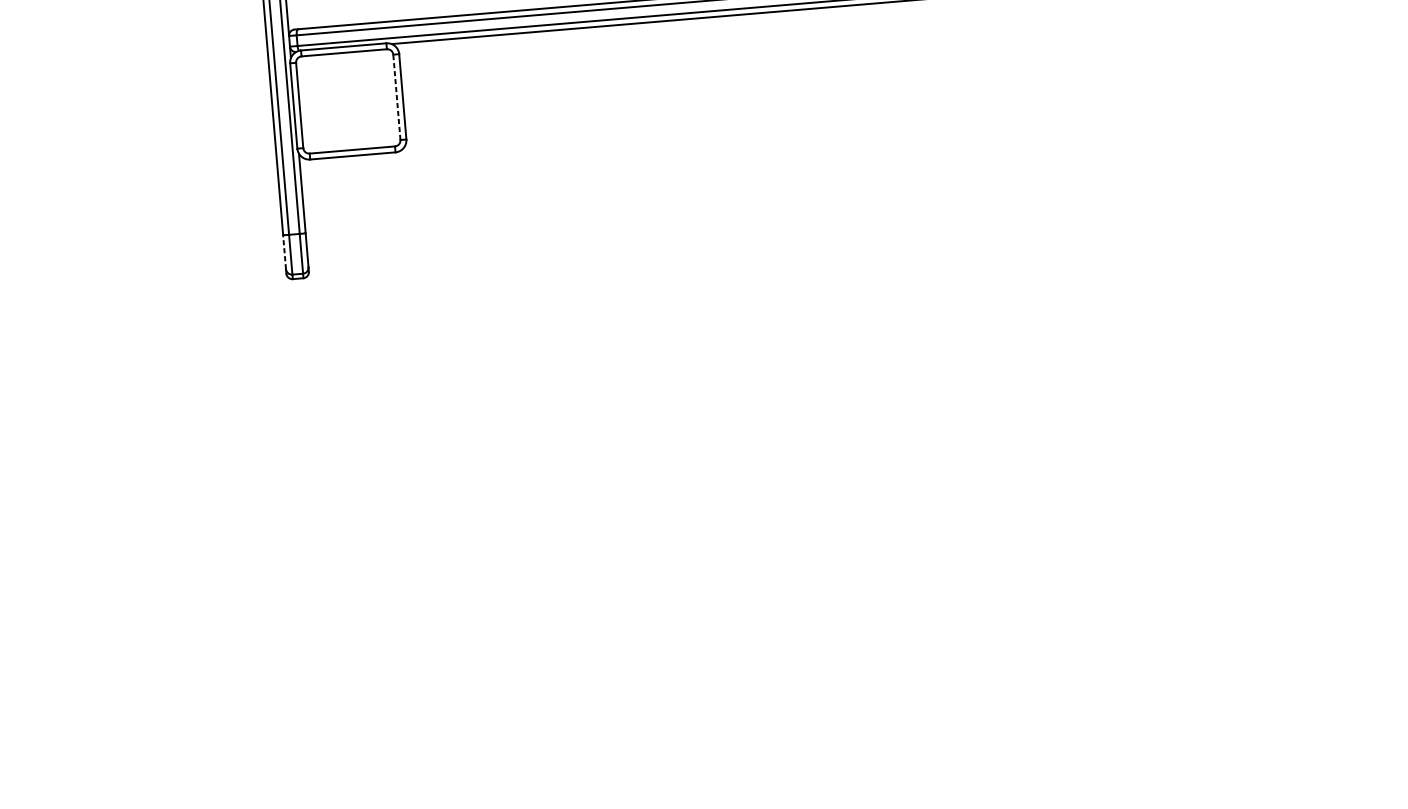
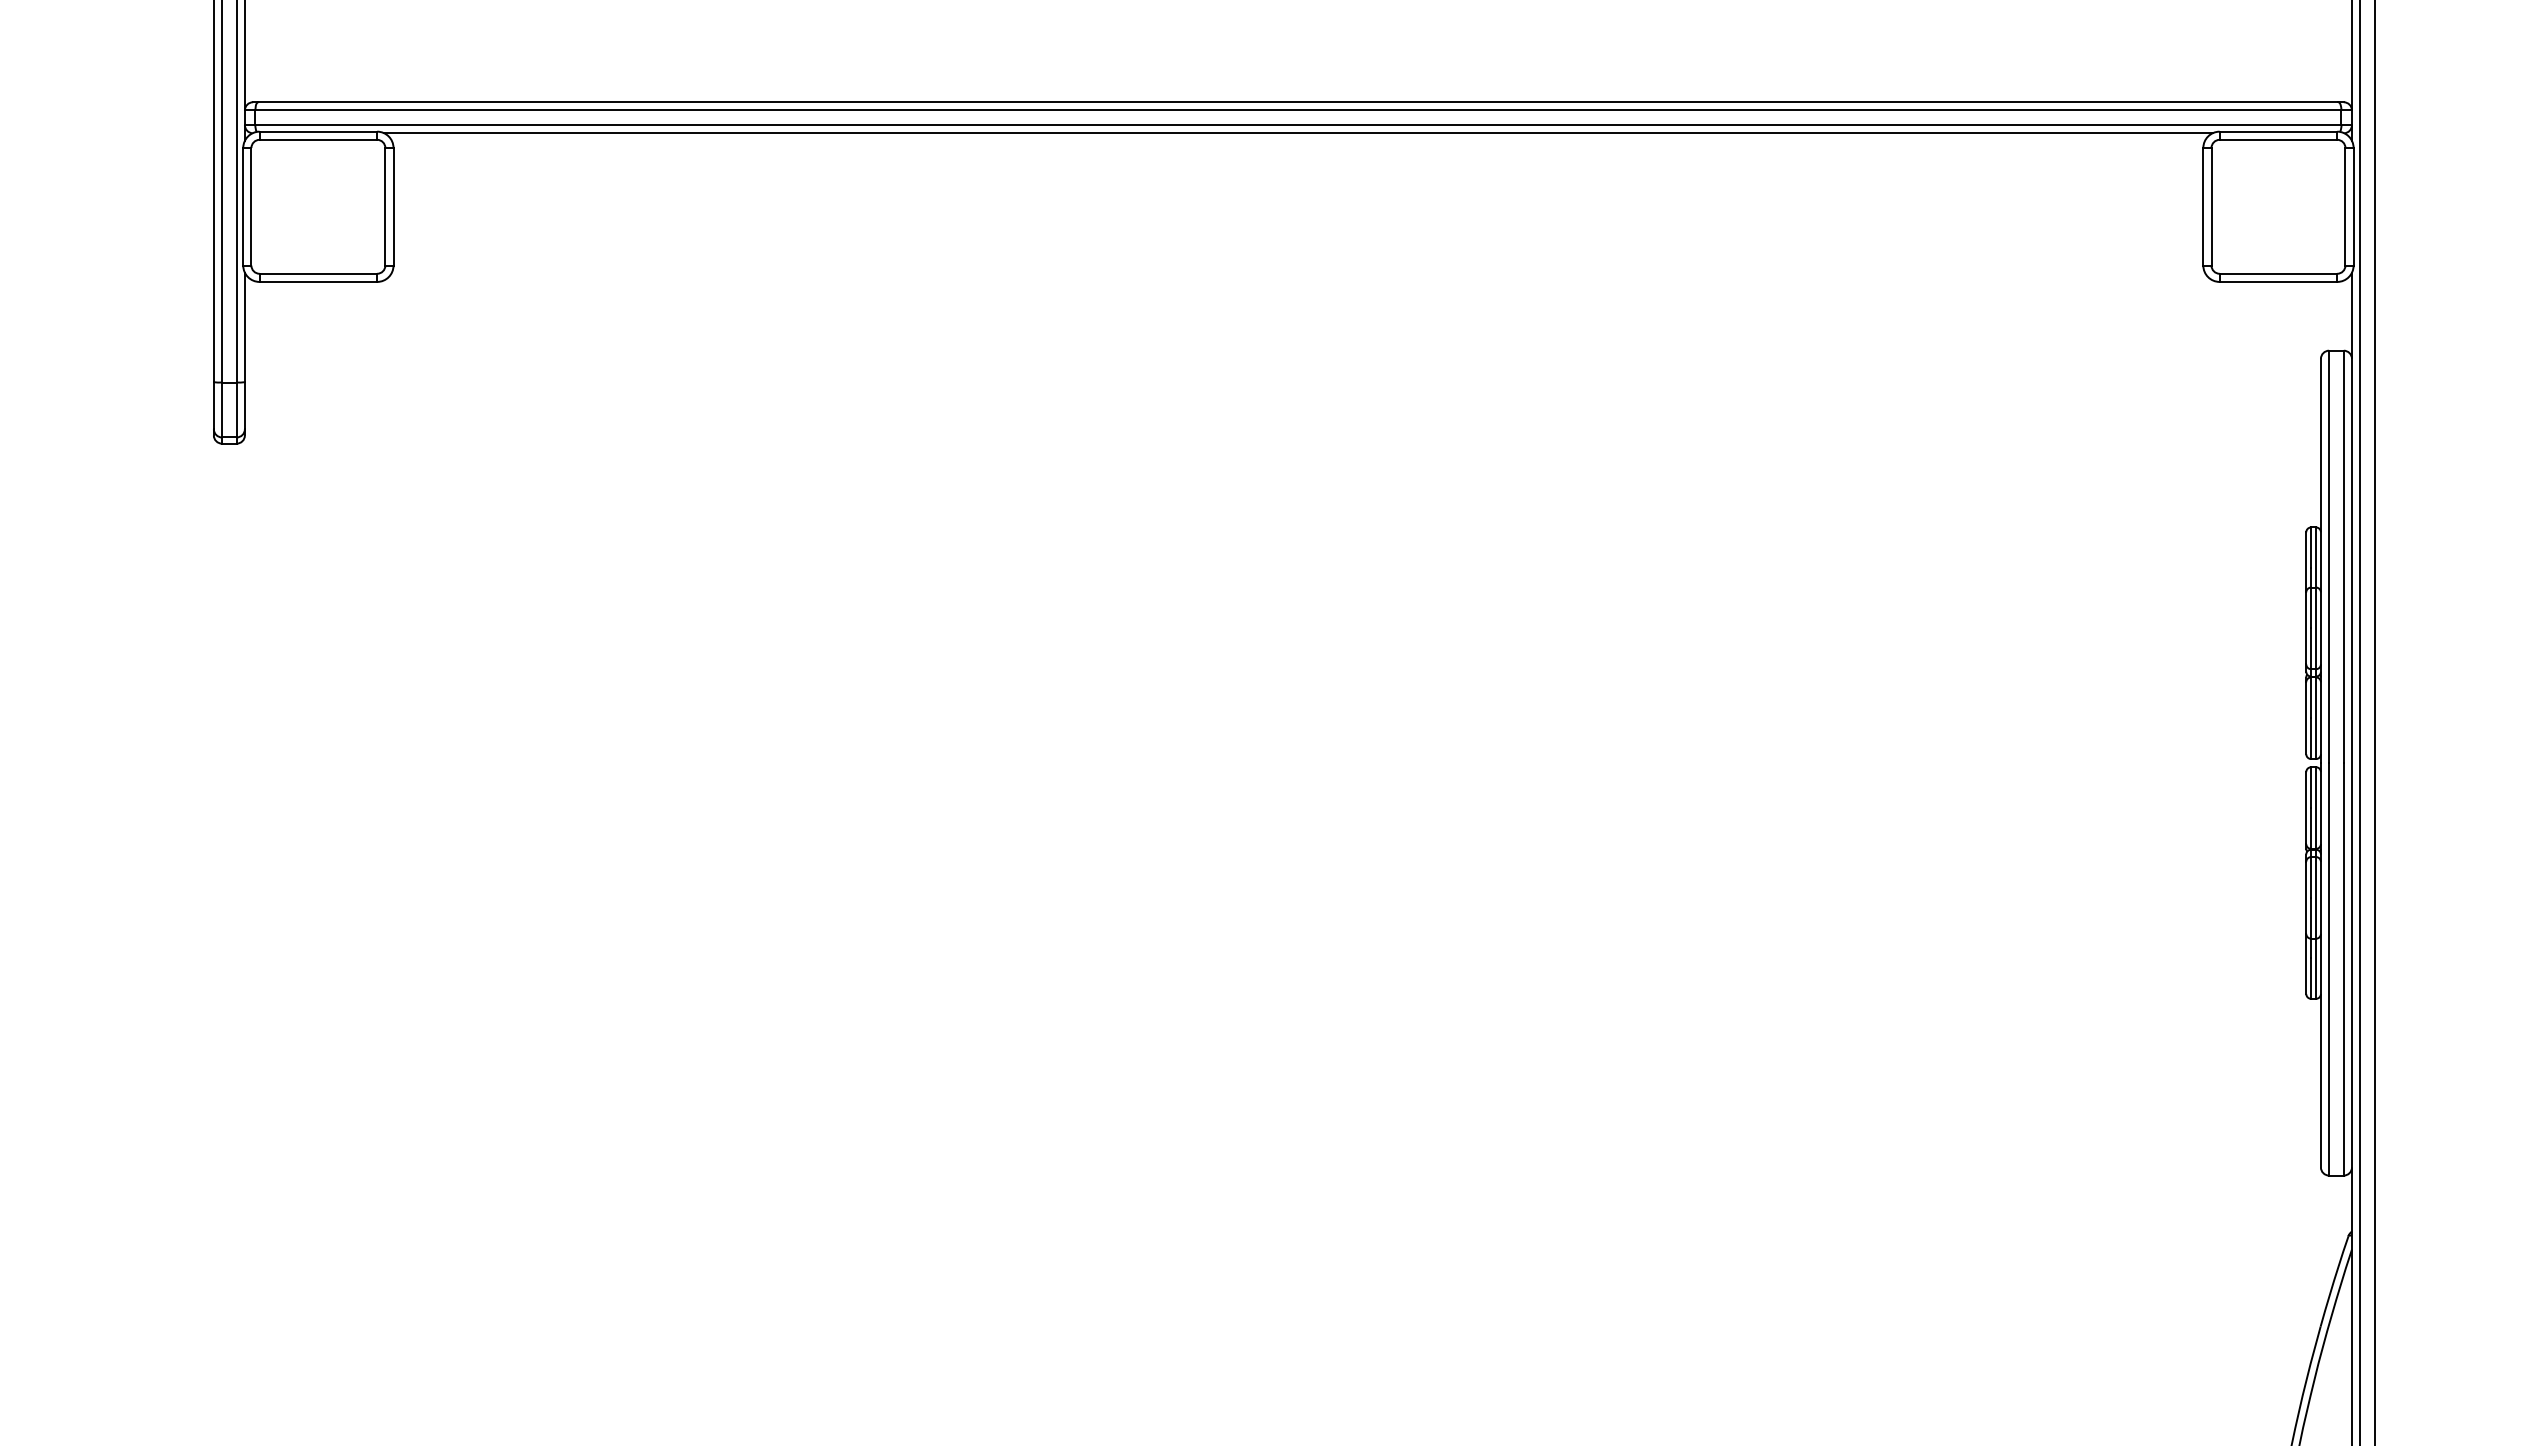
line: (396, 97) -> (385, 206), dashed -> solid
line: (284, 251) -> (213, 405), dashed -> solid

